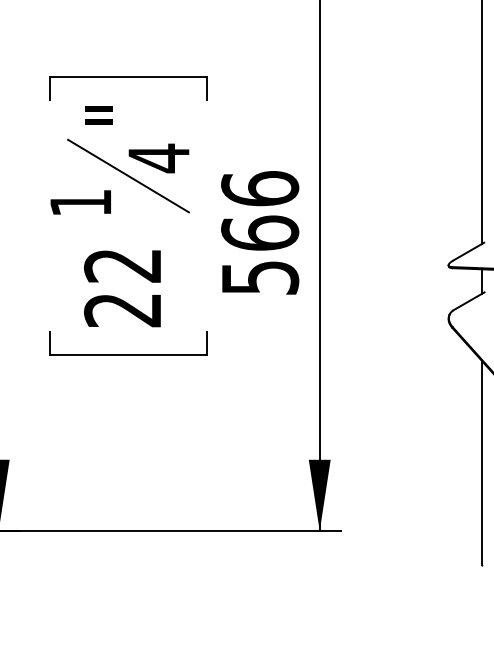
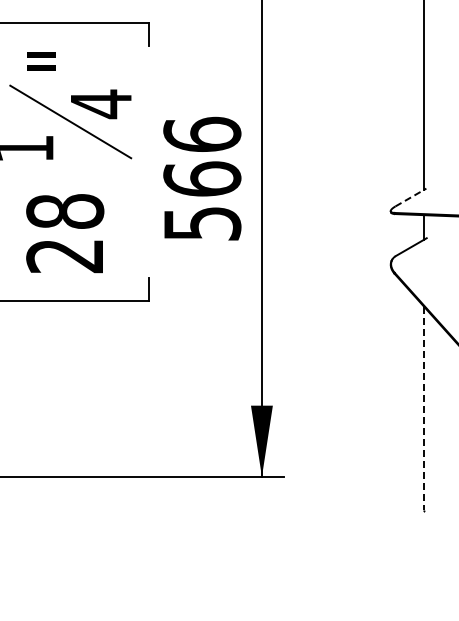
line: (468, 251) -> (410, 197), solid -> dashed
text: (123, 265) -> (65, 211), 22 -> 28
line: (481, 462) -> (423, 408), solid -> dashed

